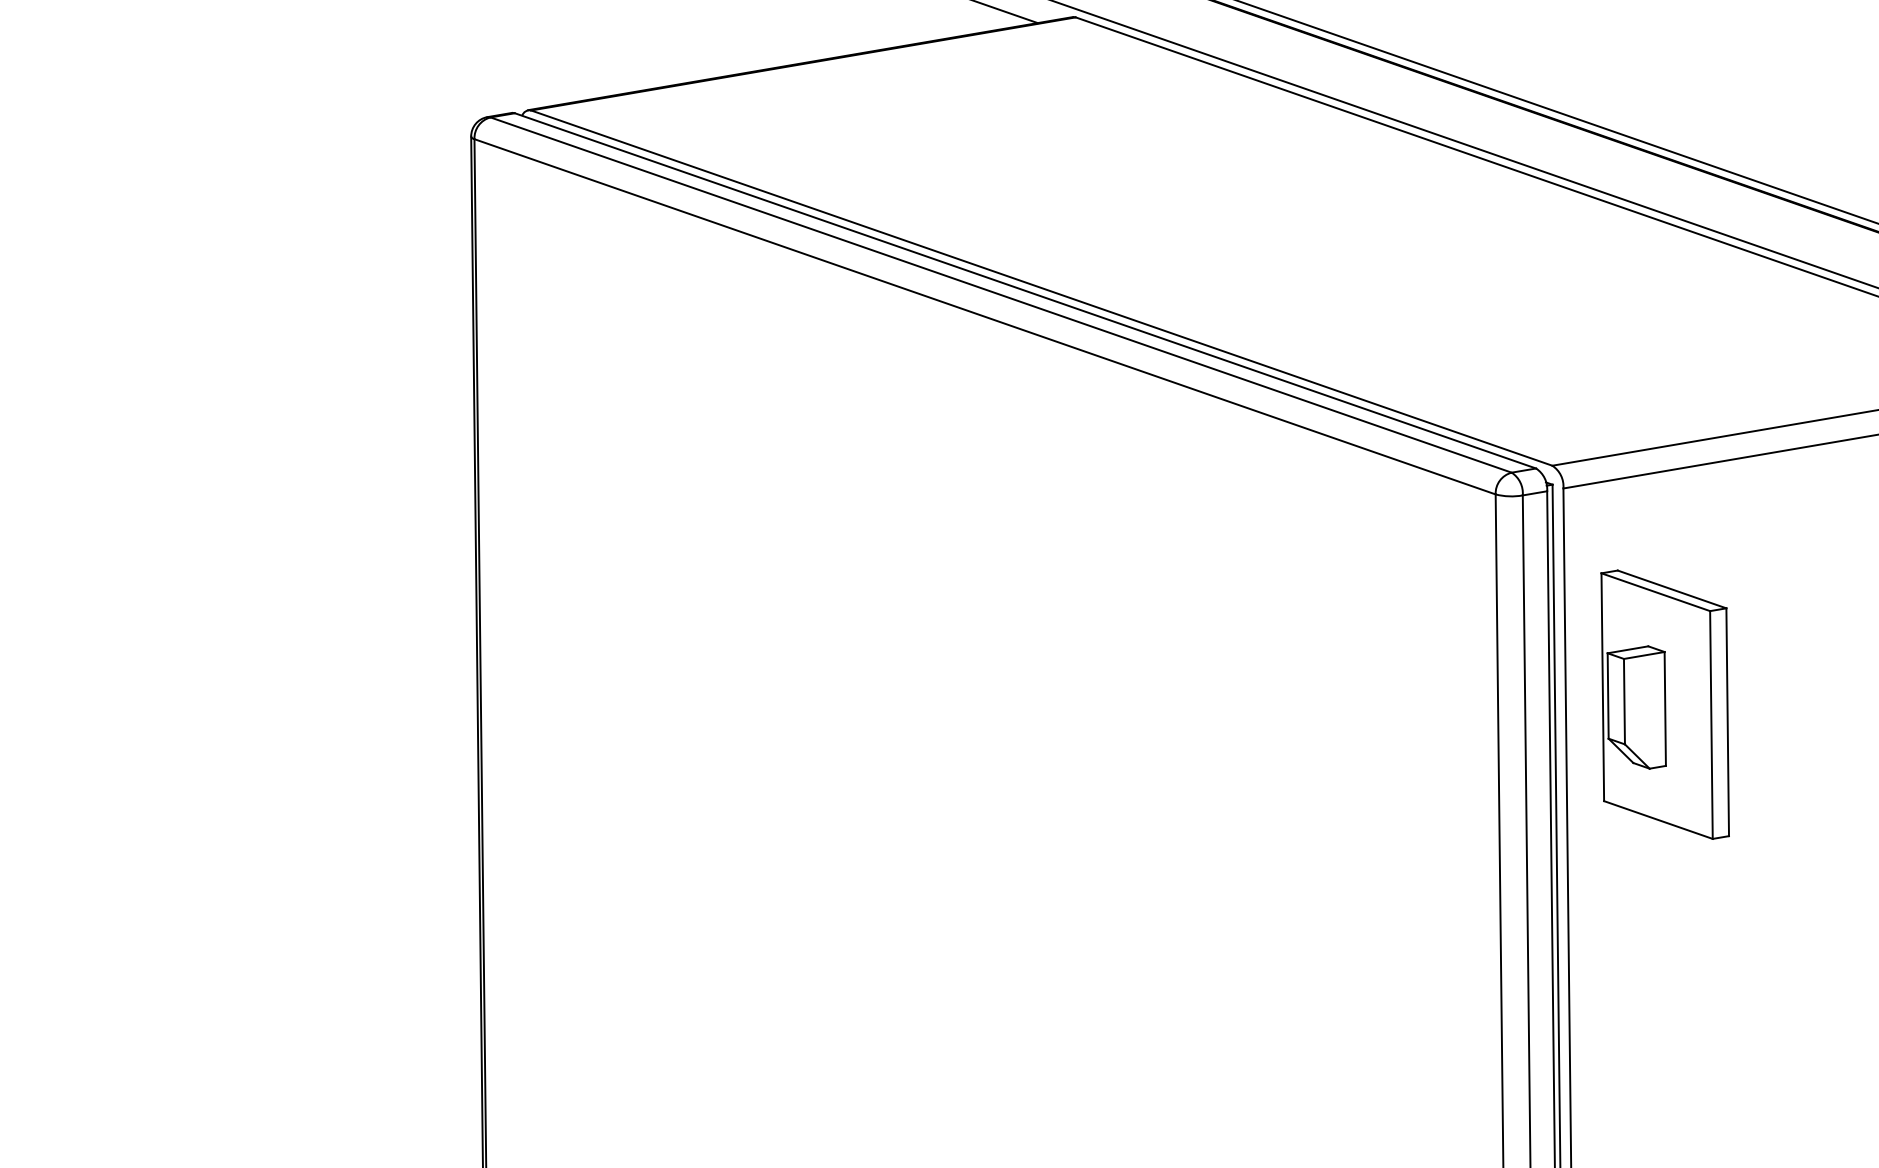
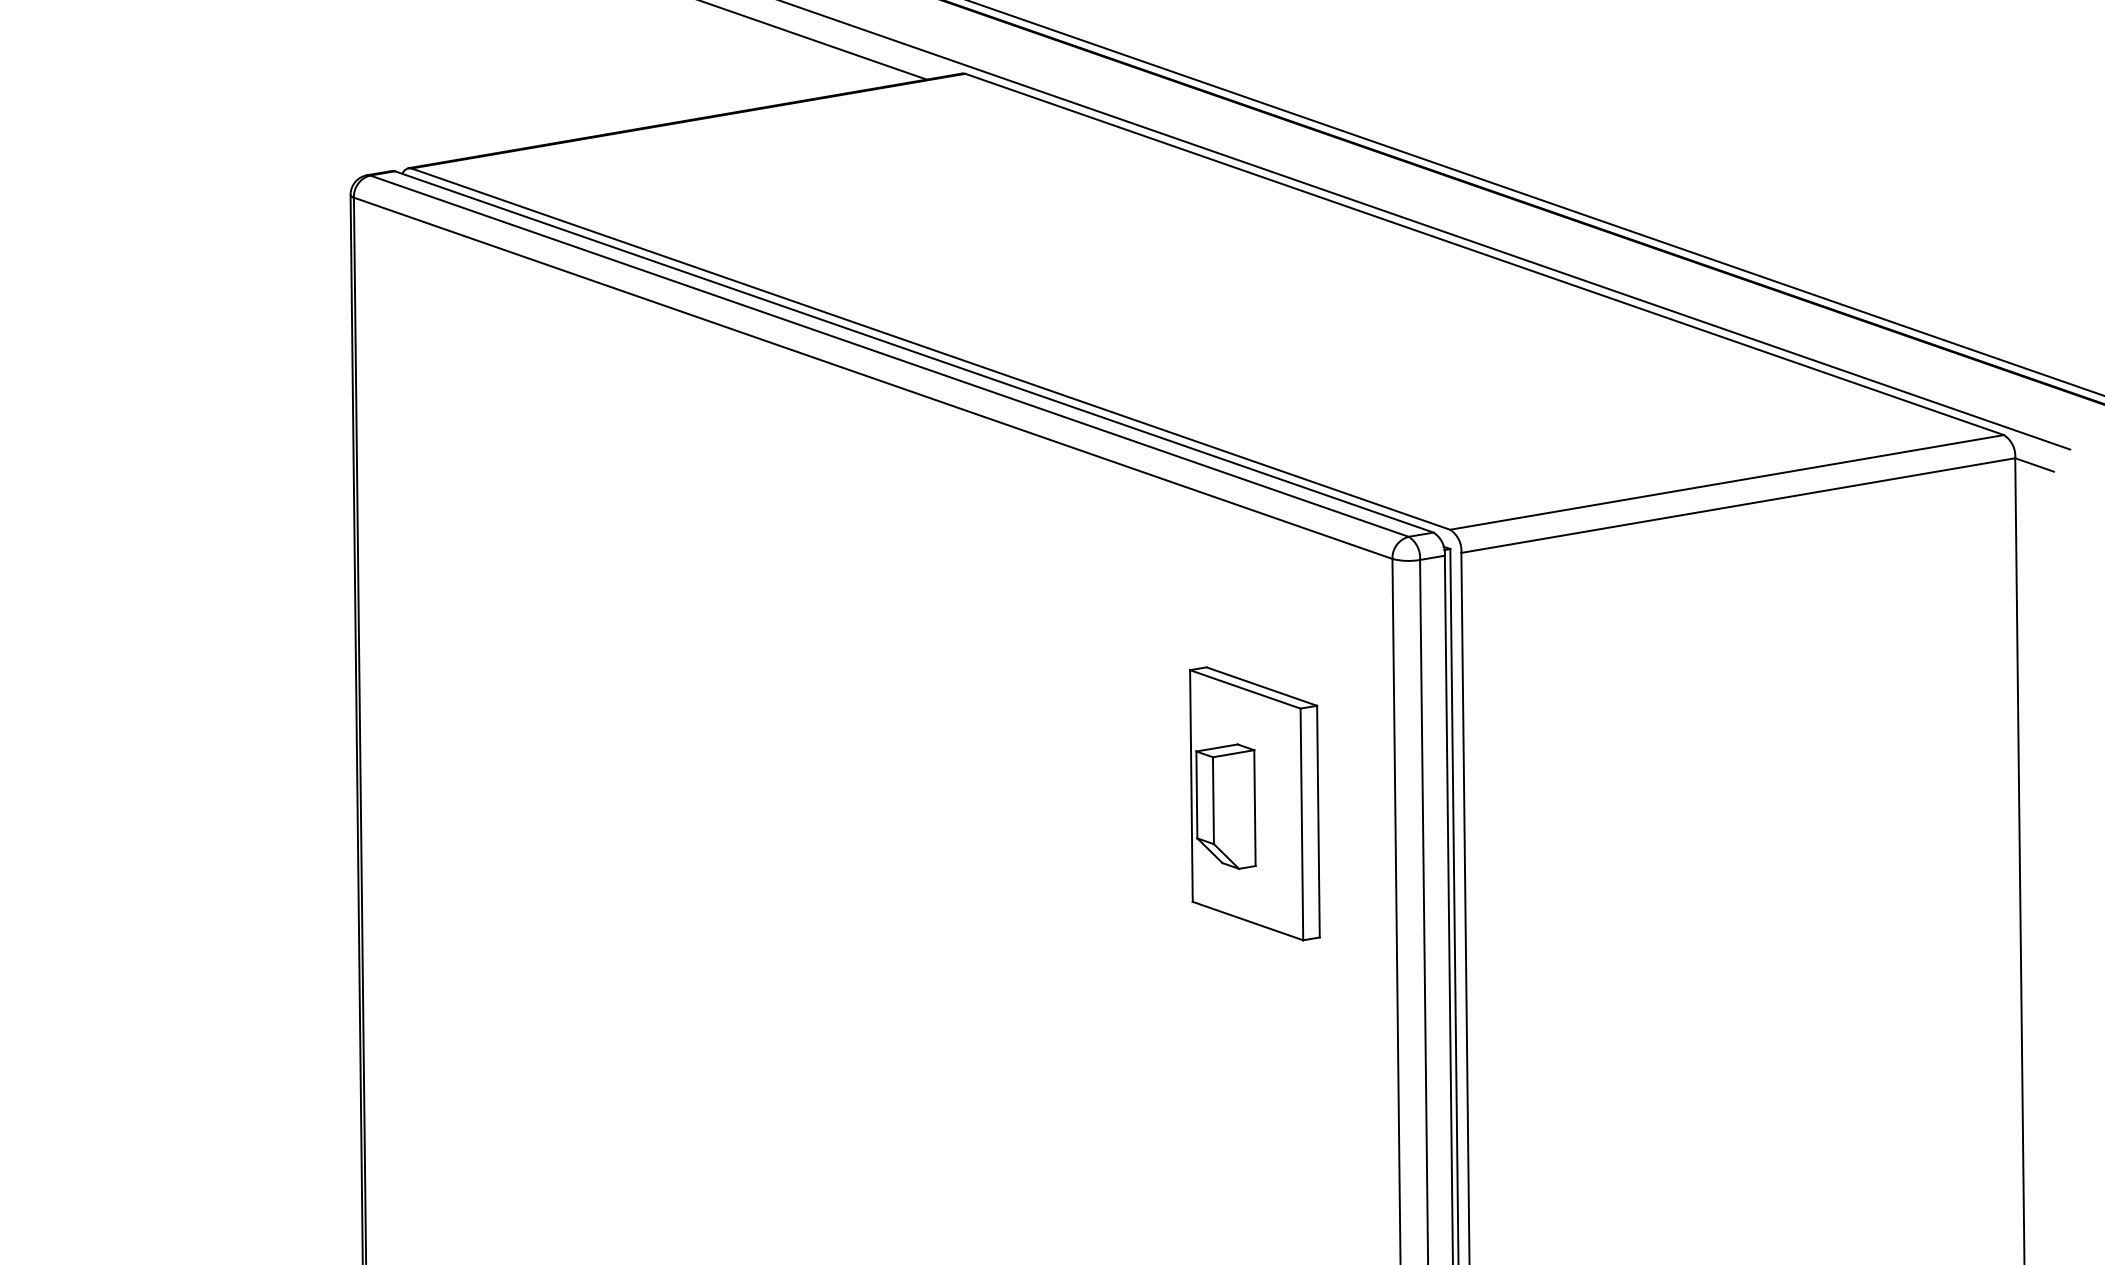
part: (1664, 704) -> (1254, 803), moved

